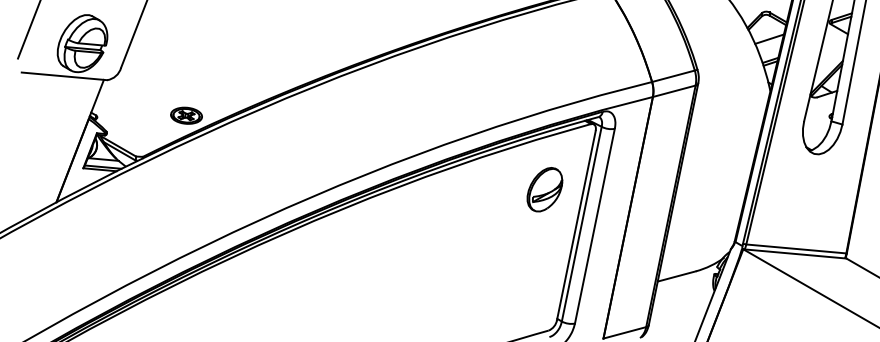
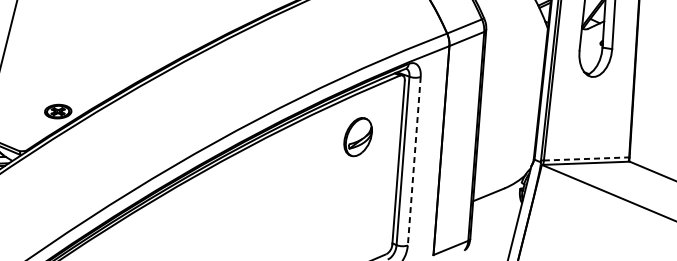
part: (544, 189) -> (357, 136), moved
line: (594, 226) -> (413, 161), solid -> dashed
line: (796, 249) -> (586, 159), solid -> dashed

